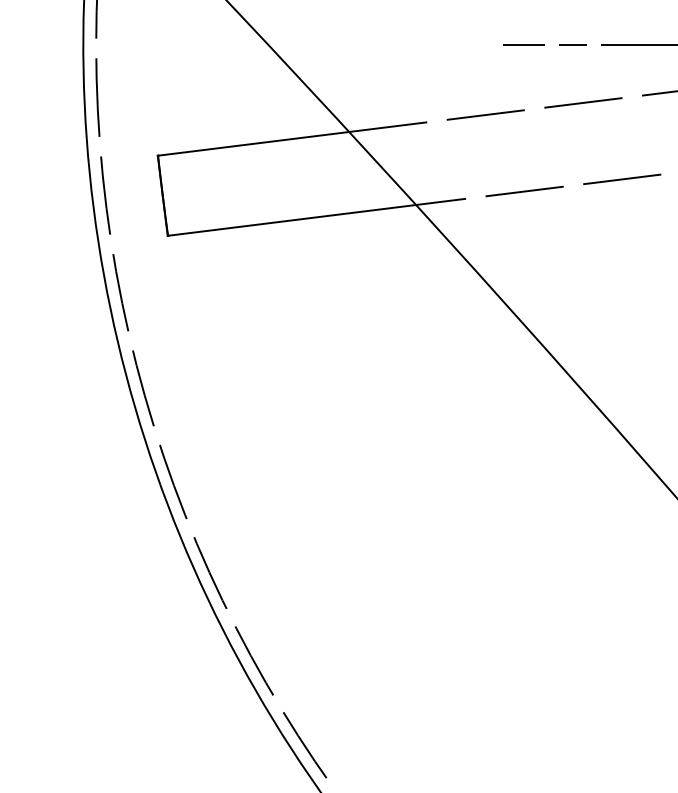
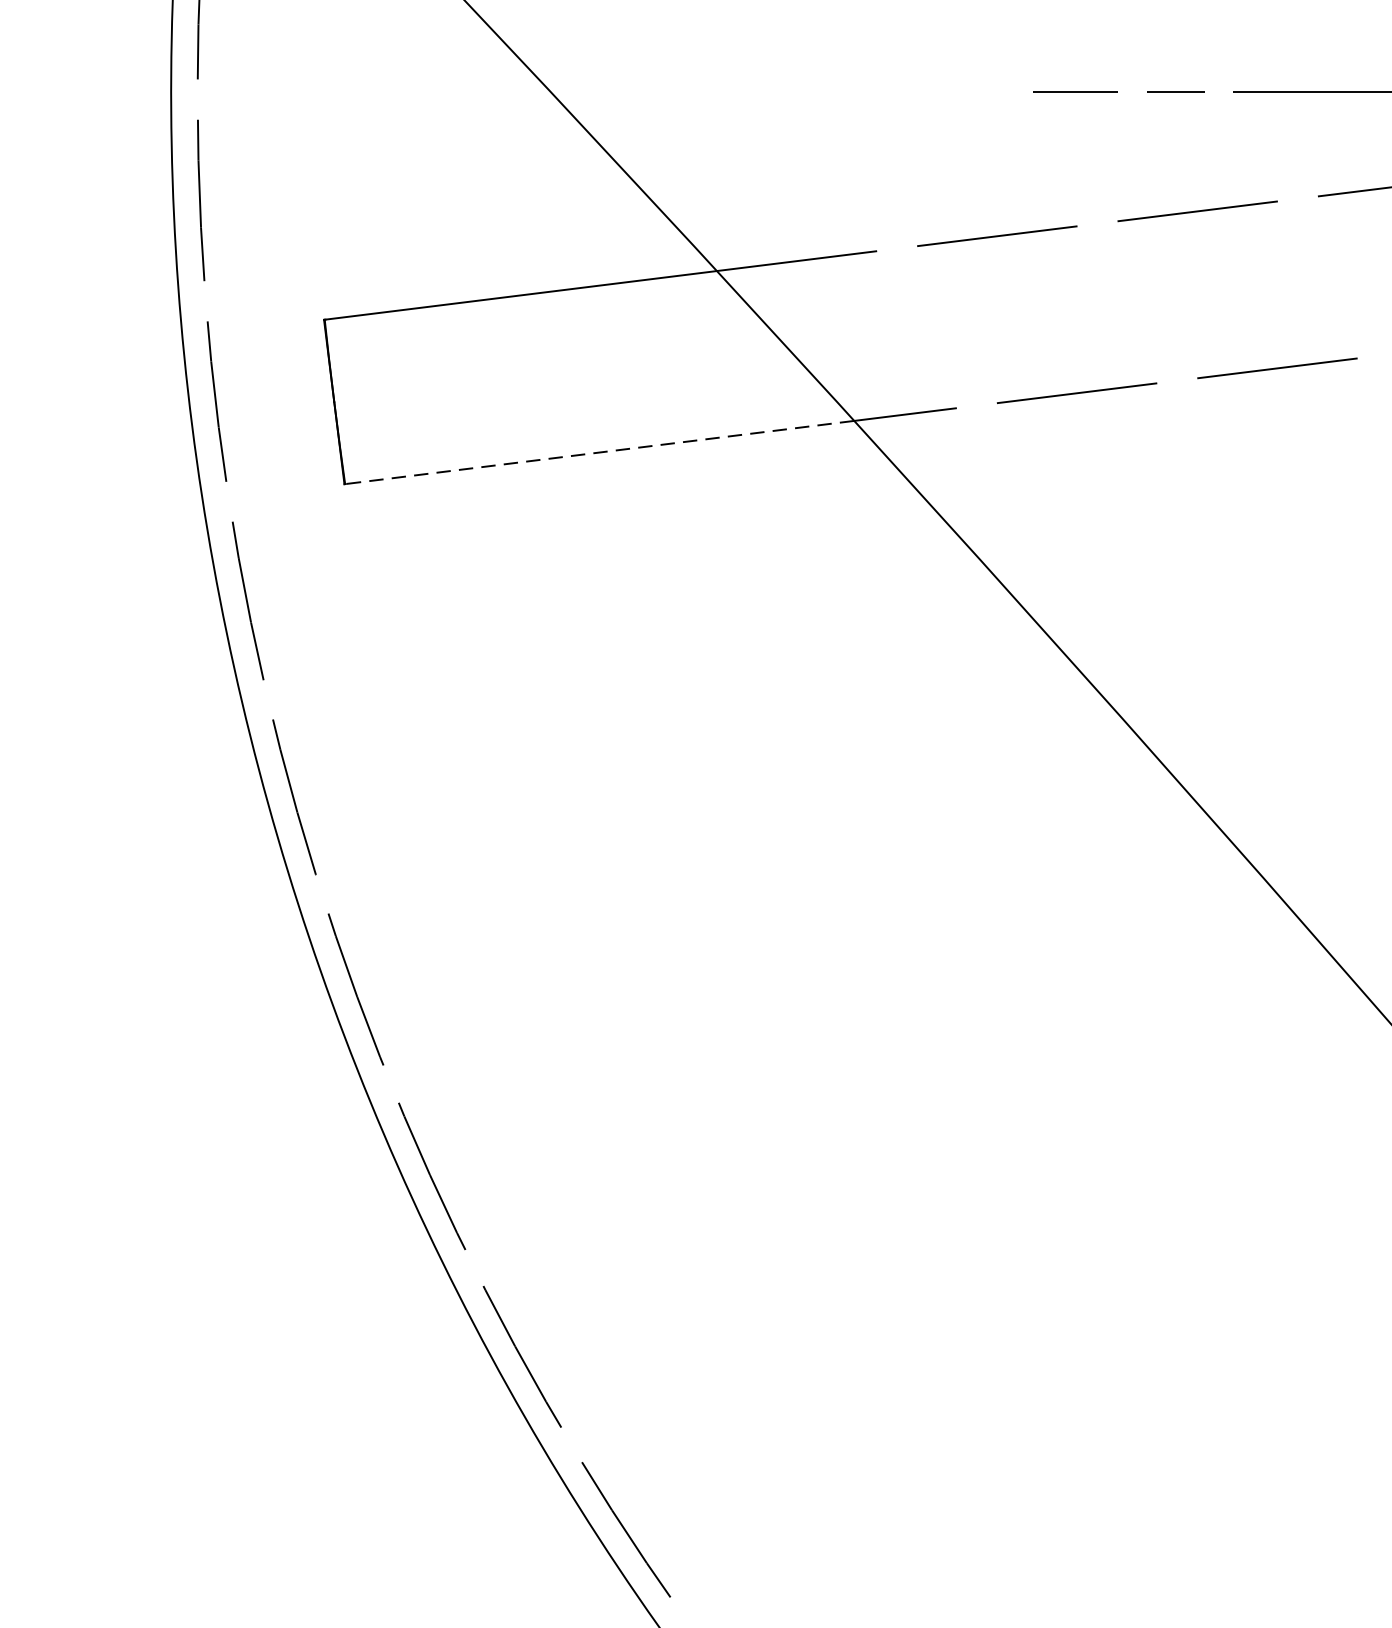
line: (292, 220) -> (600, 452), solid -> dashed

